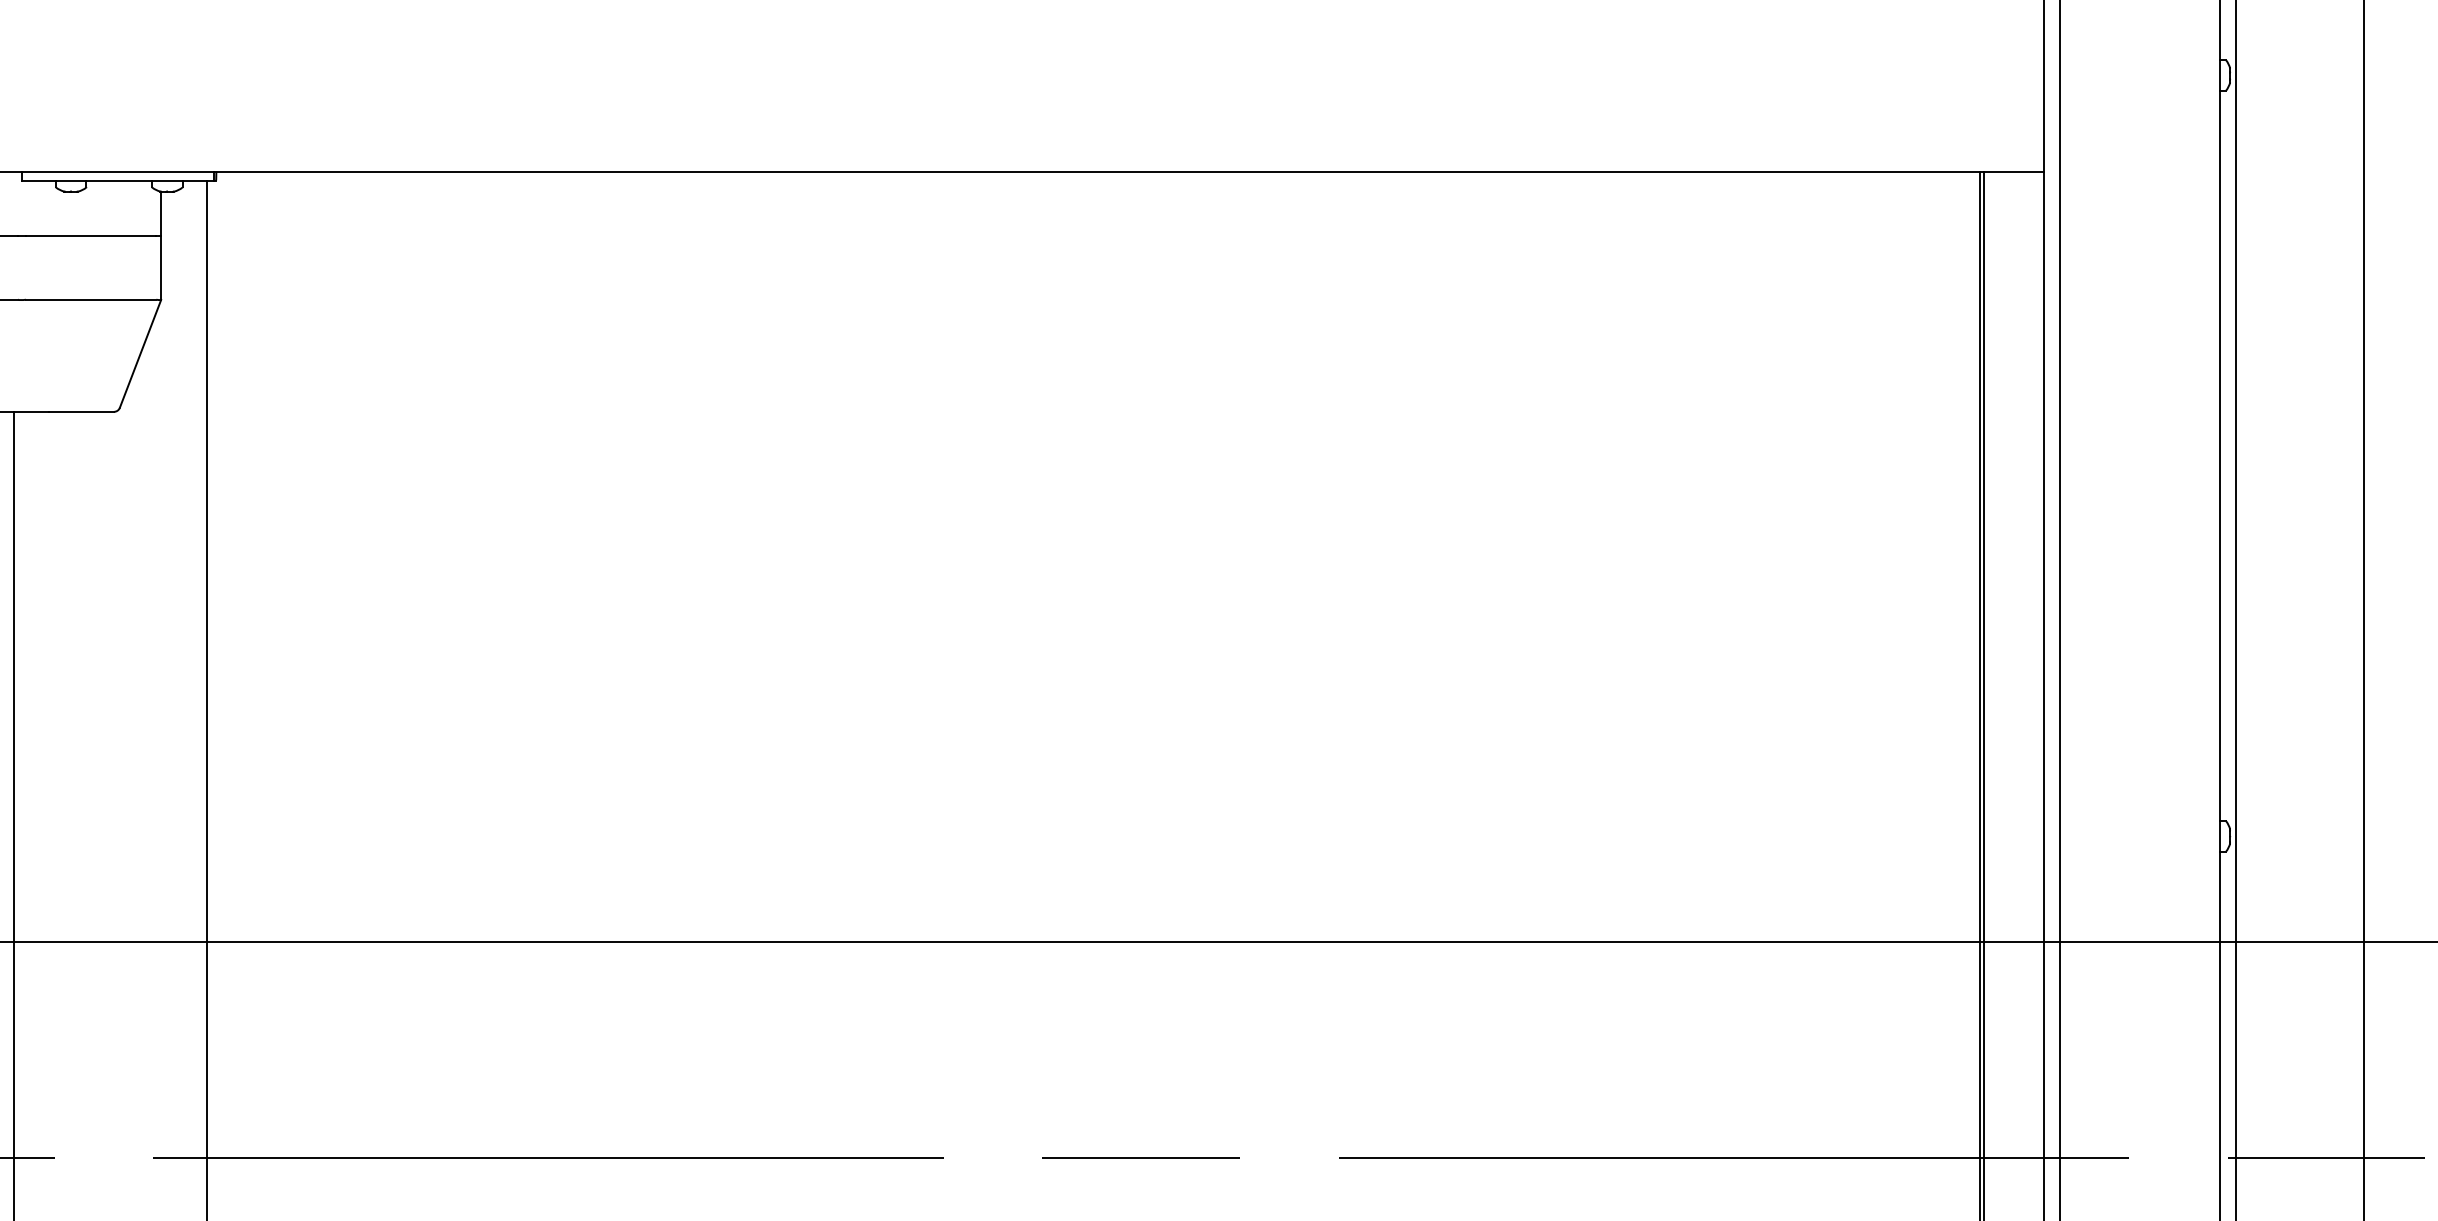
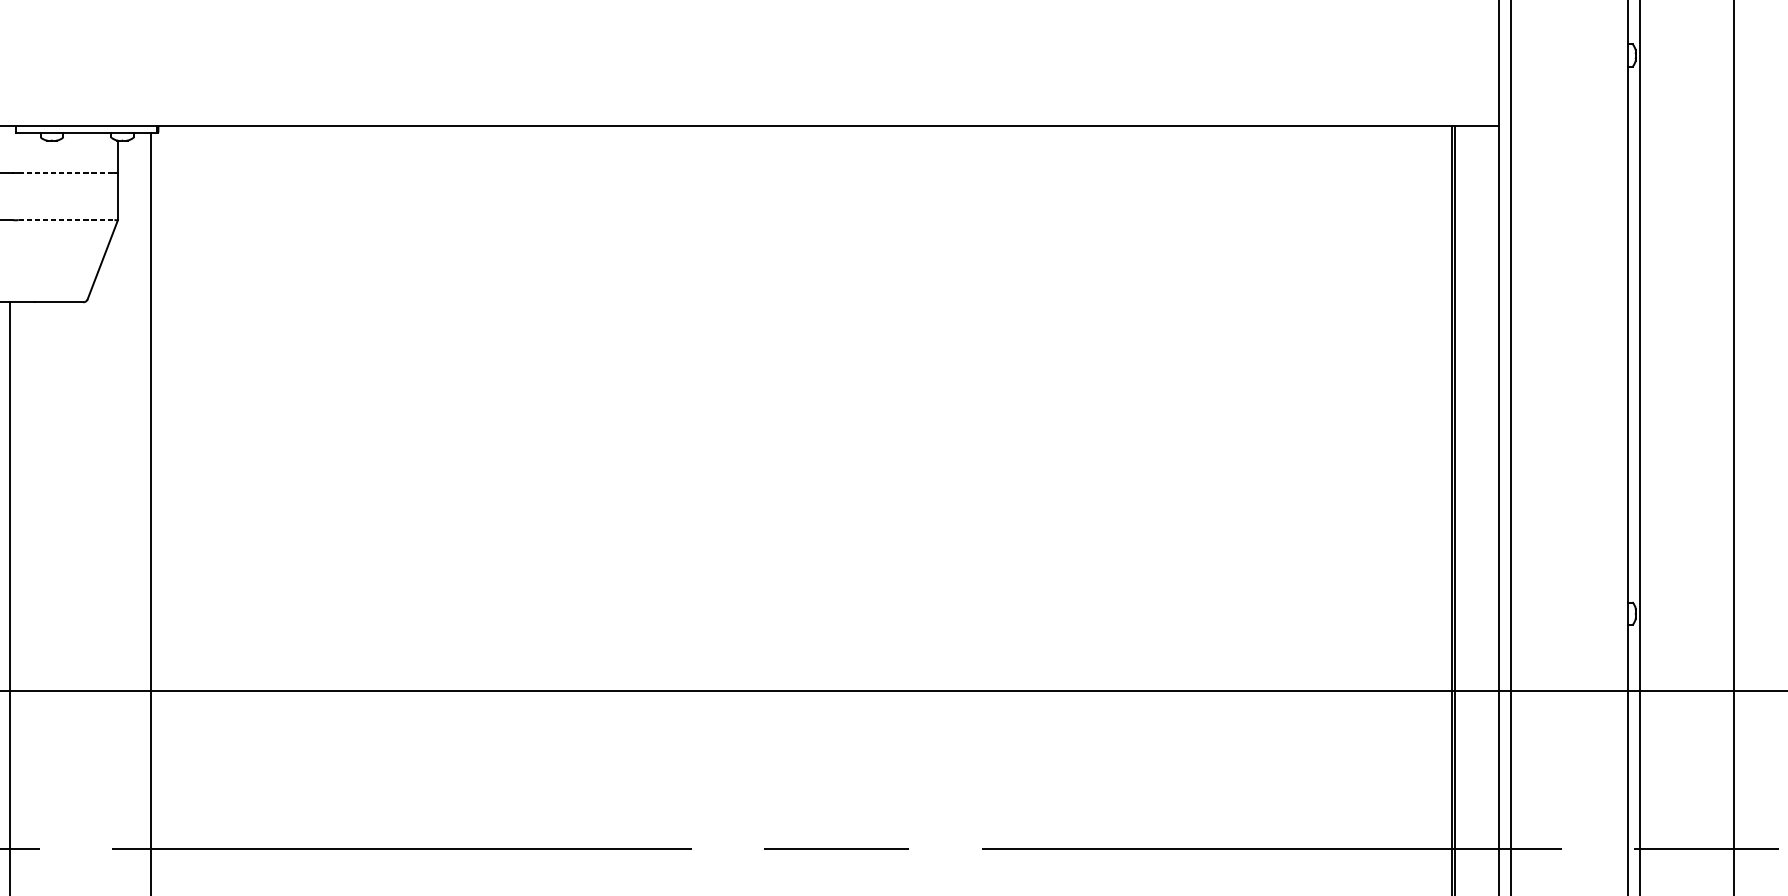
line: (91, 235) -> (66, 172), solid -> dashed
line: (91, 299) -> (66, 219), solid -> dashed

